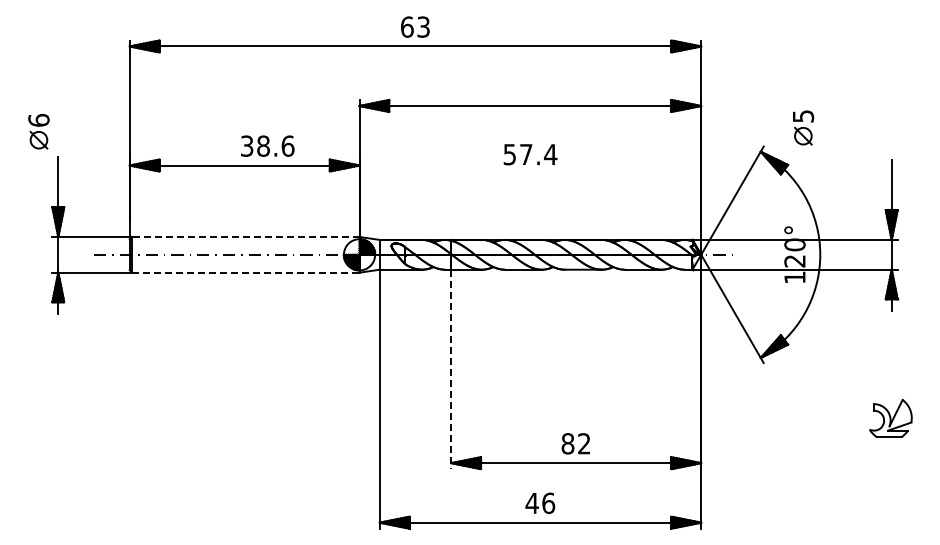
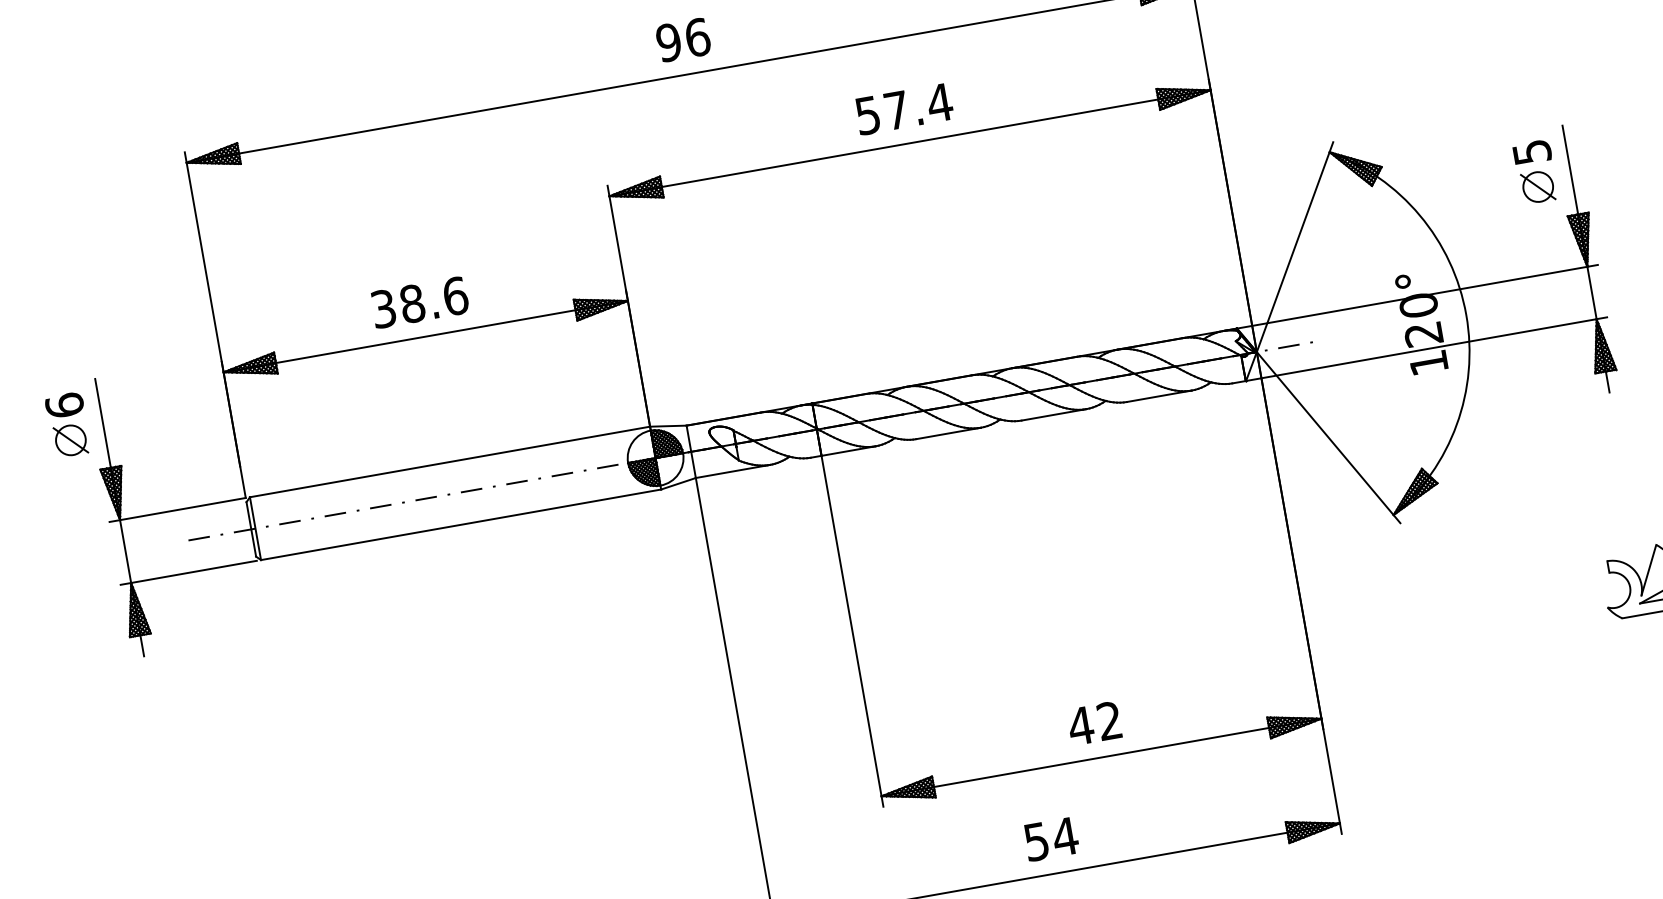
text: (415, 26) -> (683, 39), 63 -> 96
part: (803, 127) -> (1535, 171), moved
part: (38, 131) -> (67, 425), moved
text: (267, 145) -> (419, 301), moved
text: (530, 154) -> (904, 108), moved
line: (245, 236) -> (449, 461), dashed -> solid
line: (245, 272) -> (460, 524), dashed -> solid
line: (451, 369) -> (853, 631), dashed -> solid
text: (567, 443) -> (1080, 725), 82 -> 42
text: (540, 503) -> (1051, 839), 46 -> 54

